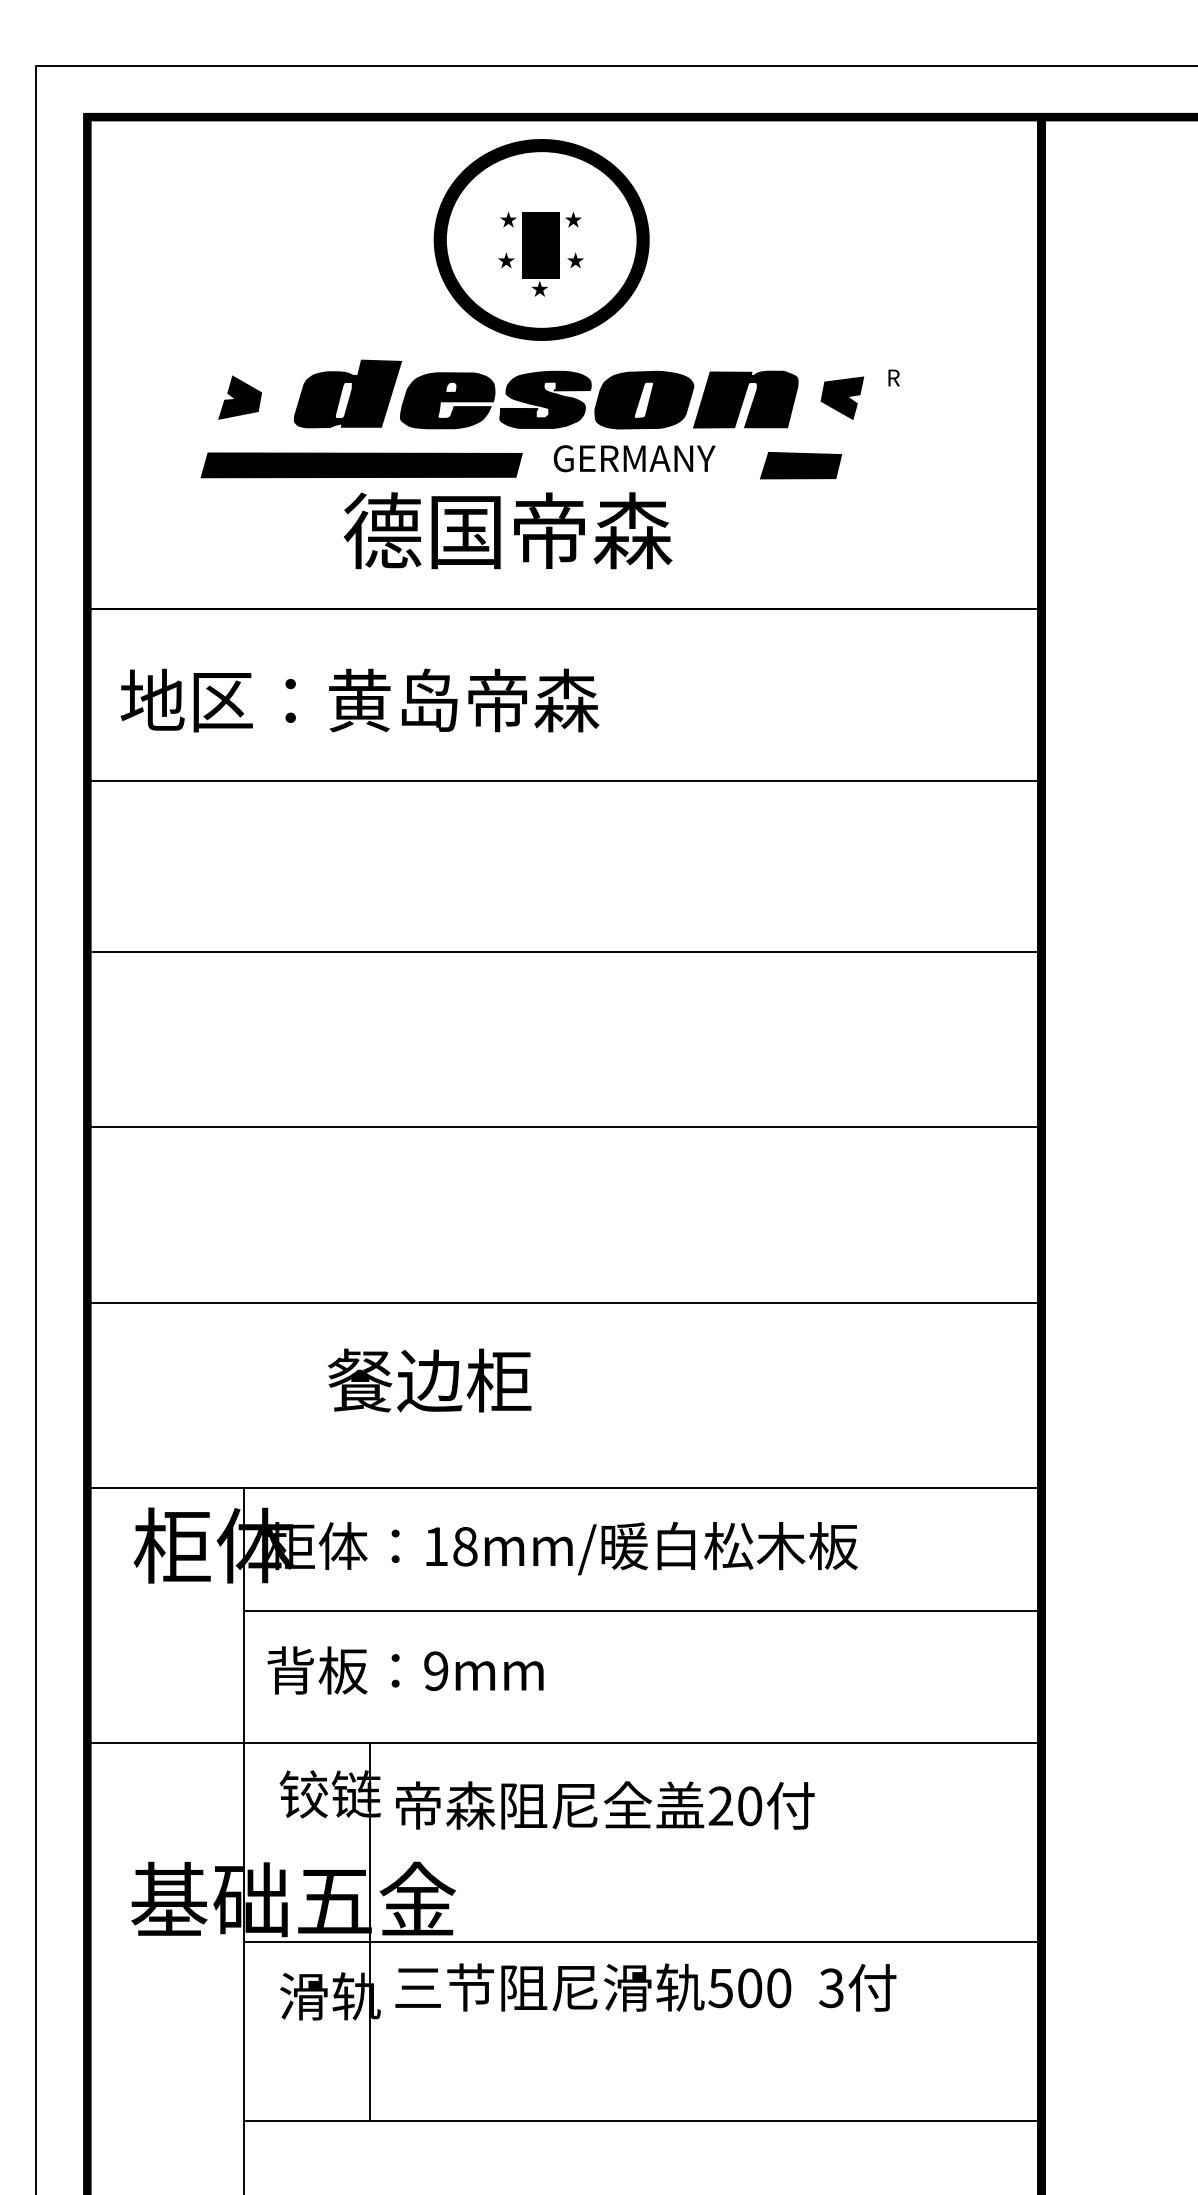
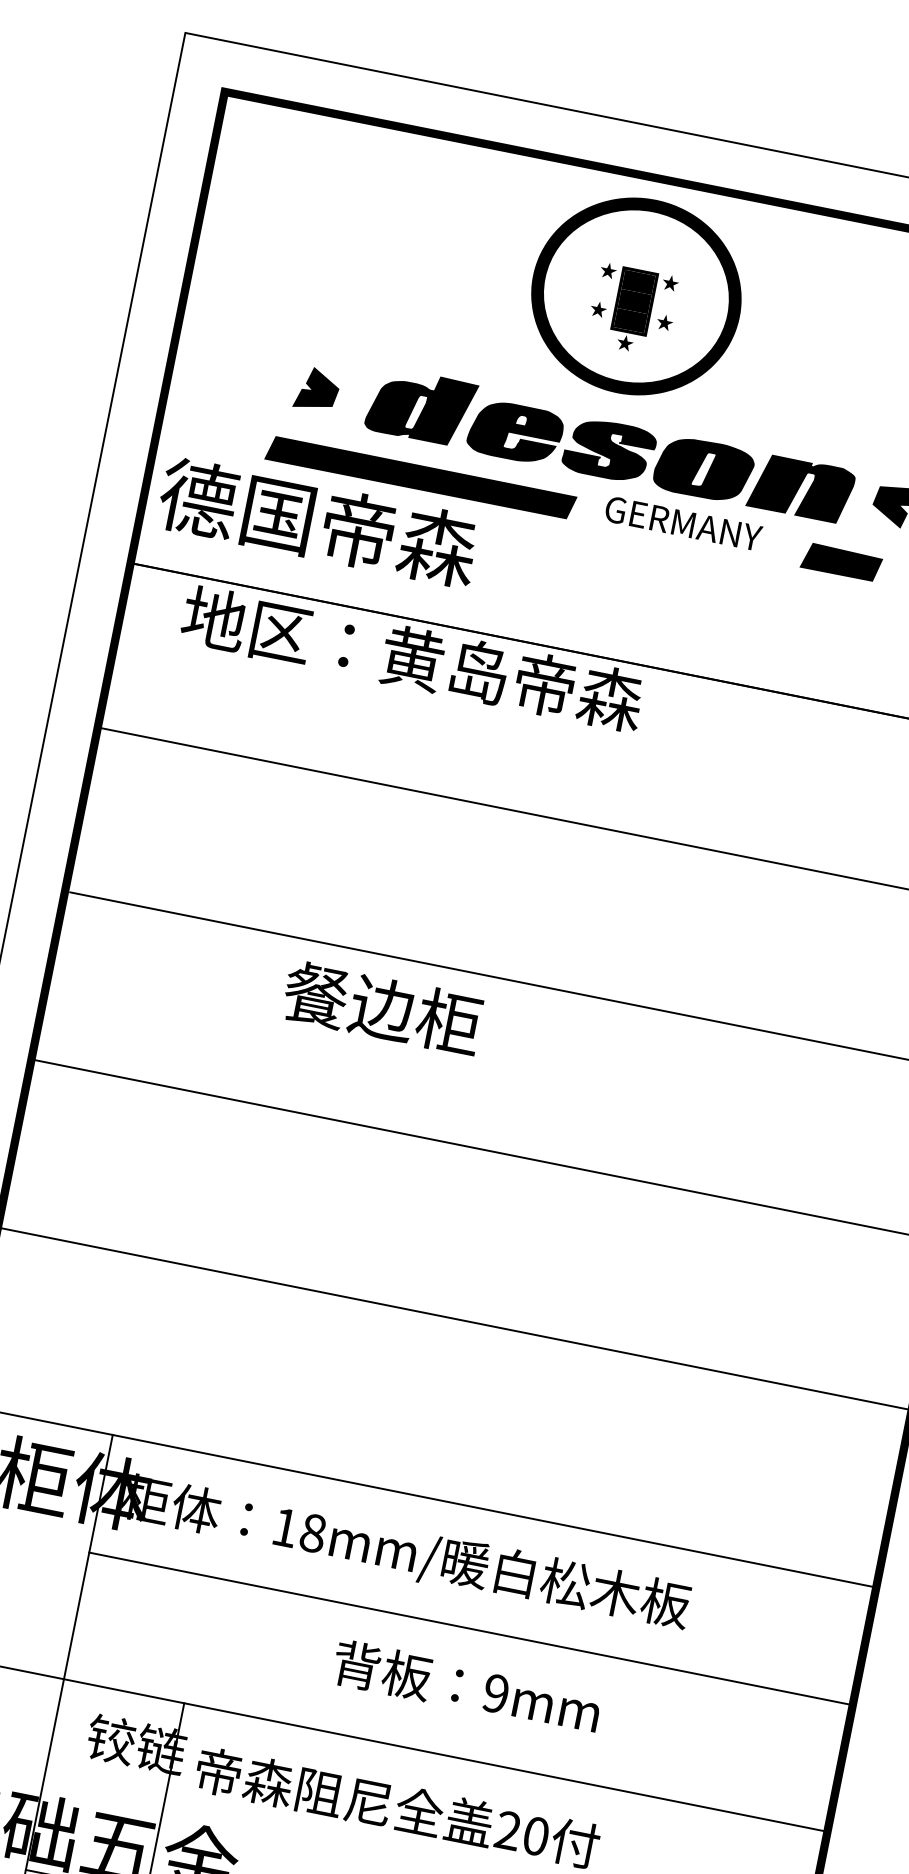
text: (508, 530) -> (319, 522), moved
text: (359, 700) -> (412, 658), moved
text: (429, 1380) -> (382, 1008), moved
text: (405, 1670) -> (466, 1687), moved

